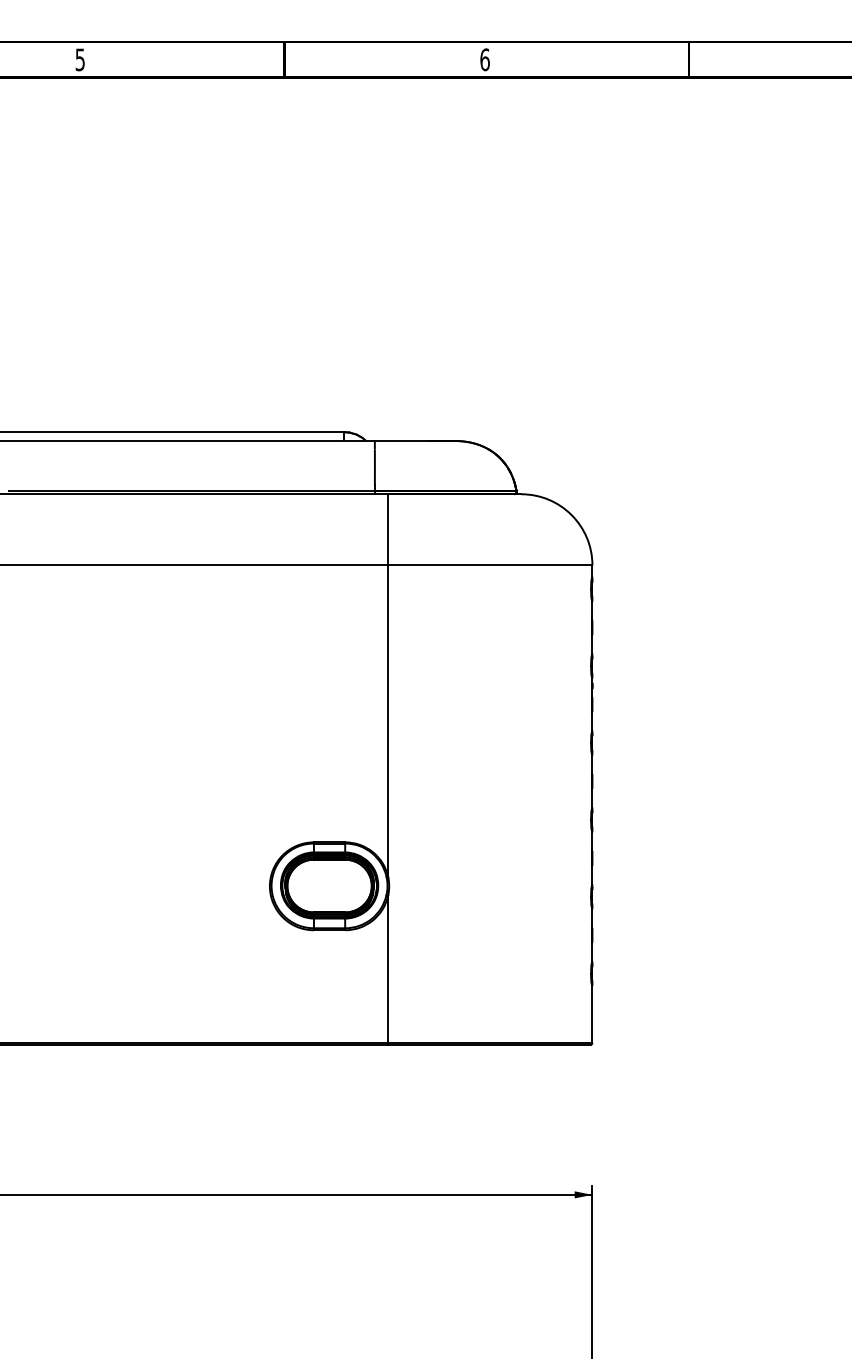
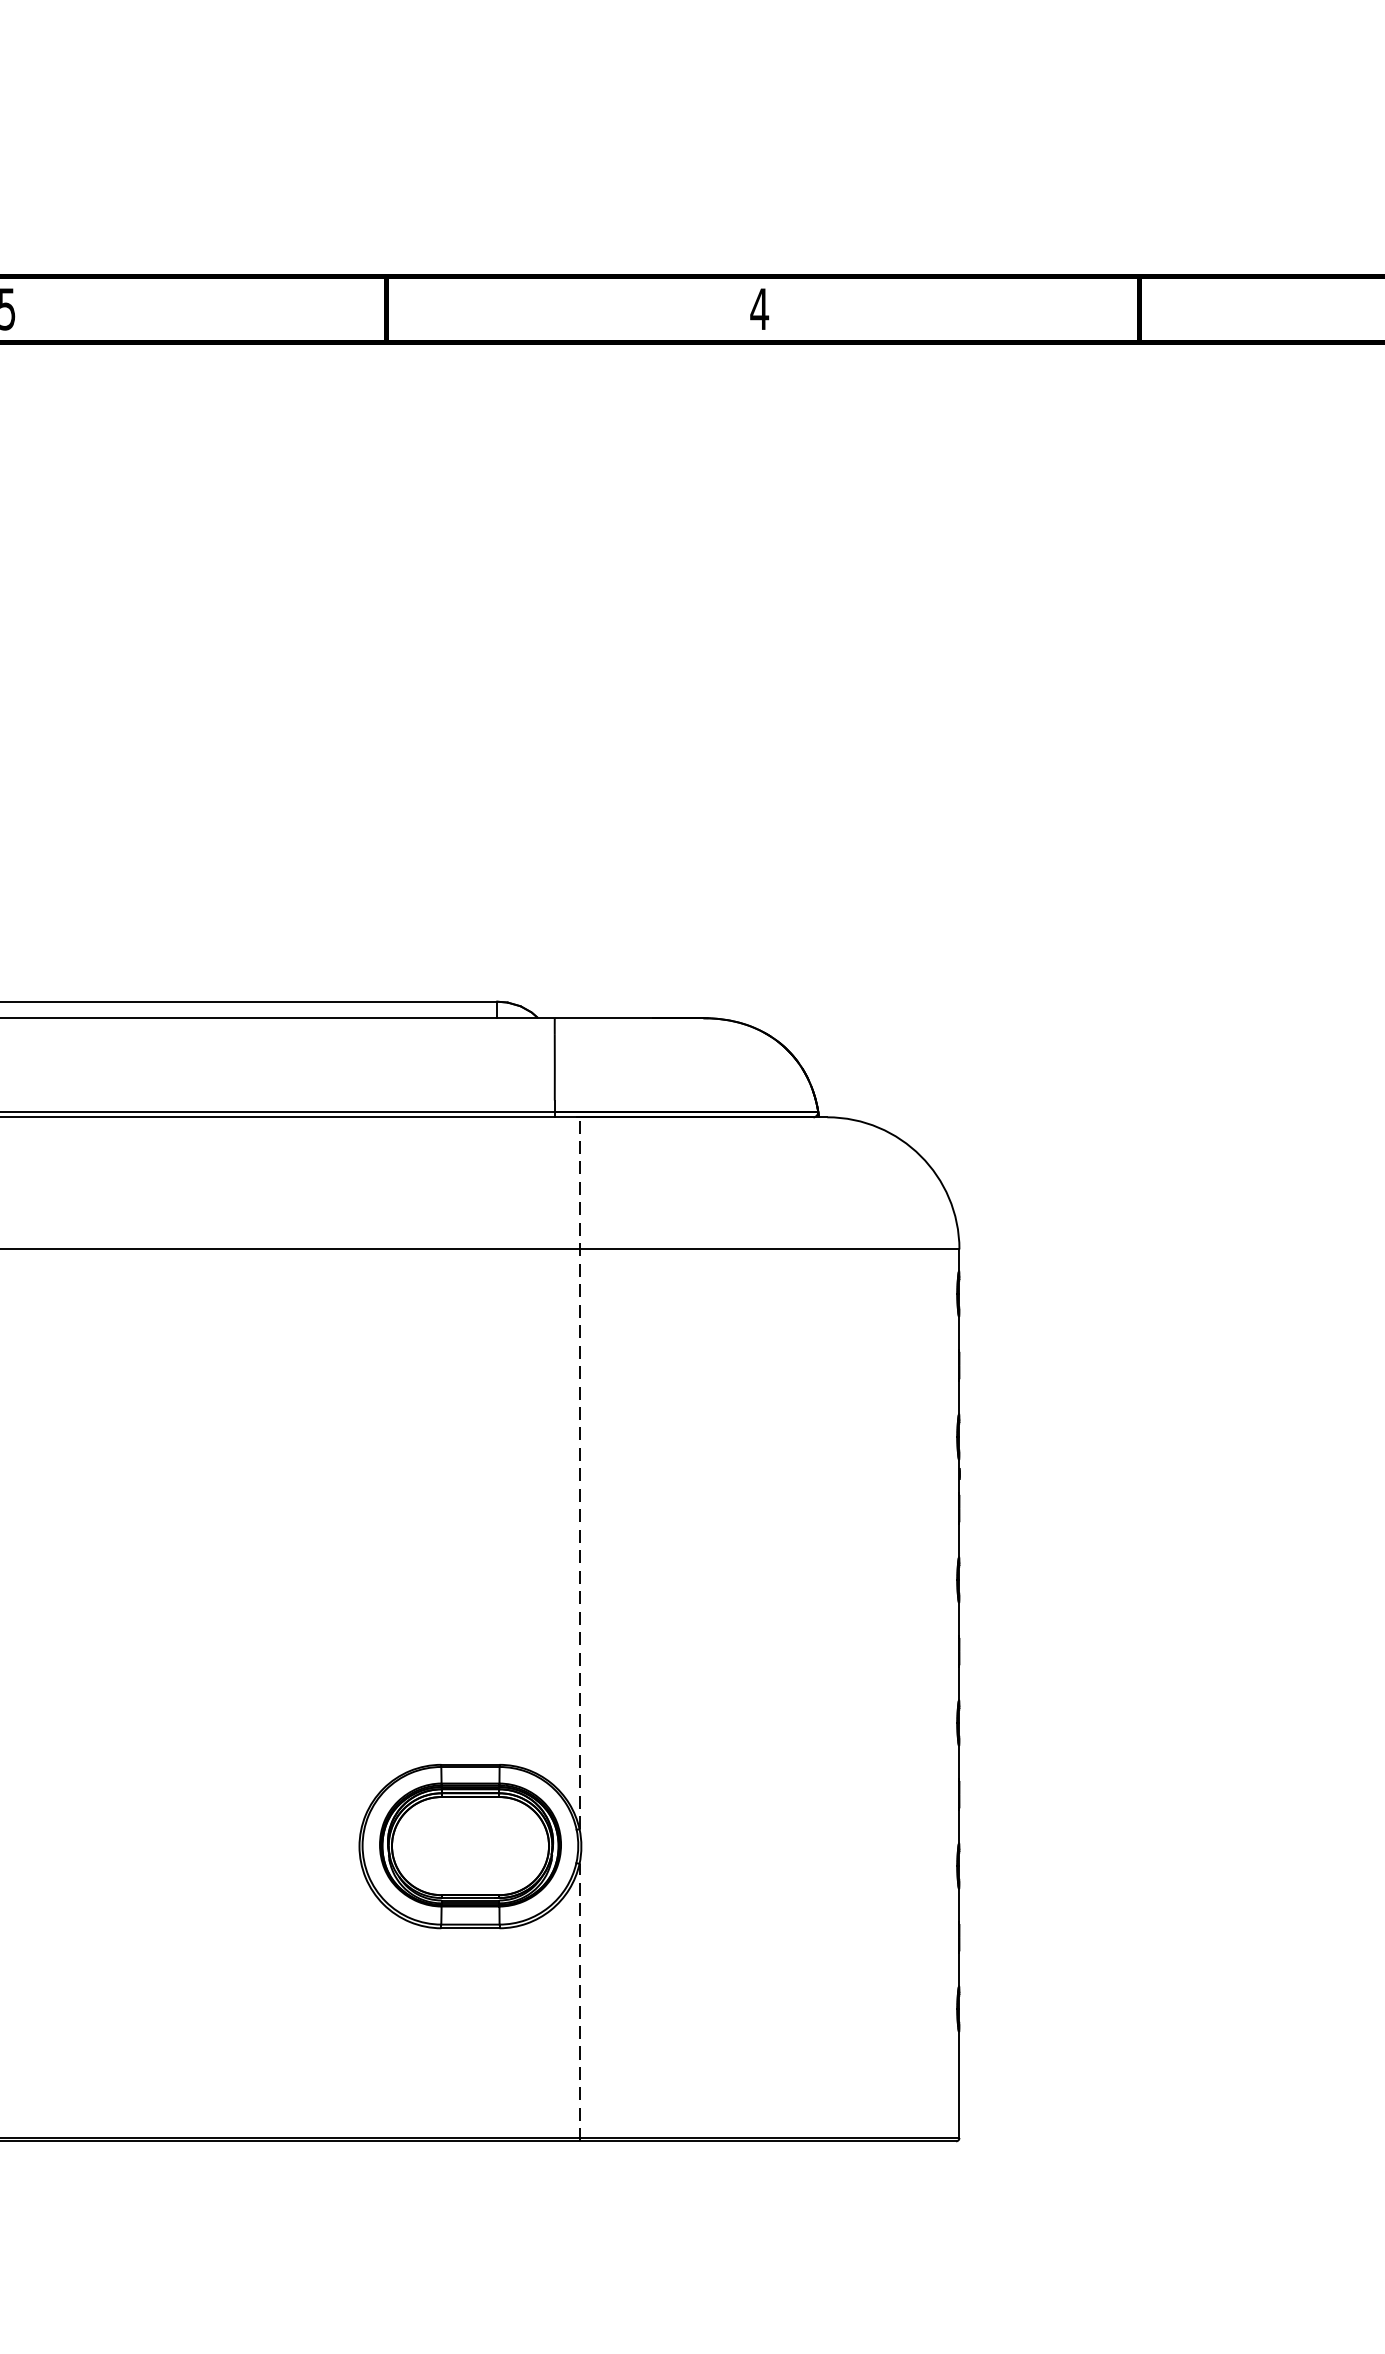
text: (485, 59) -> (760, 308), 6 -> 4
line: (388, 685) -> (580, 1473), solid -> dashed
line: (388, 970) -> (580, 2003), solid -> dashed

